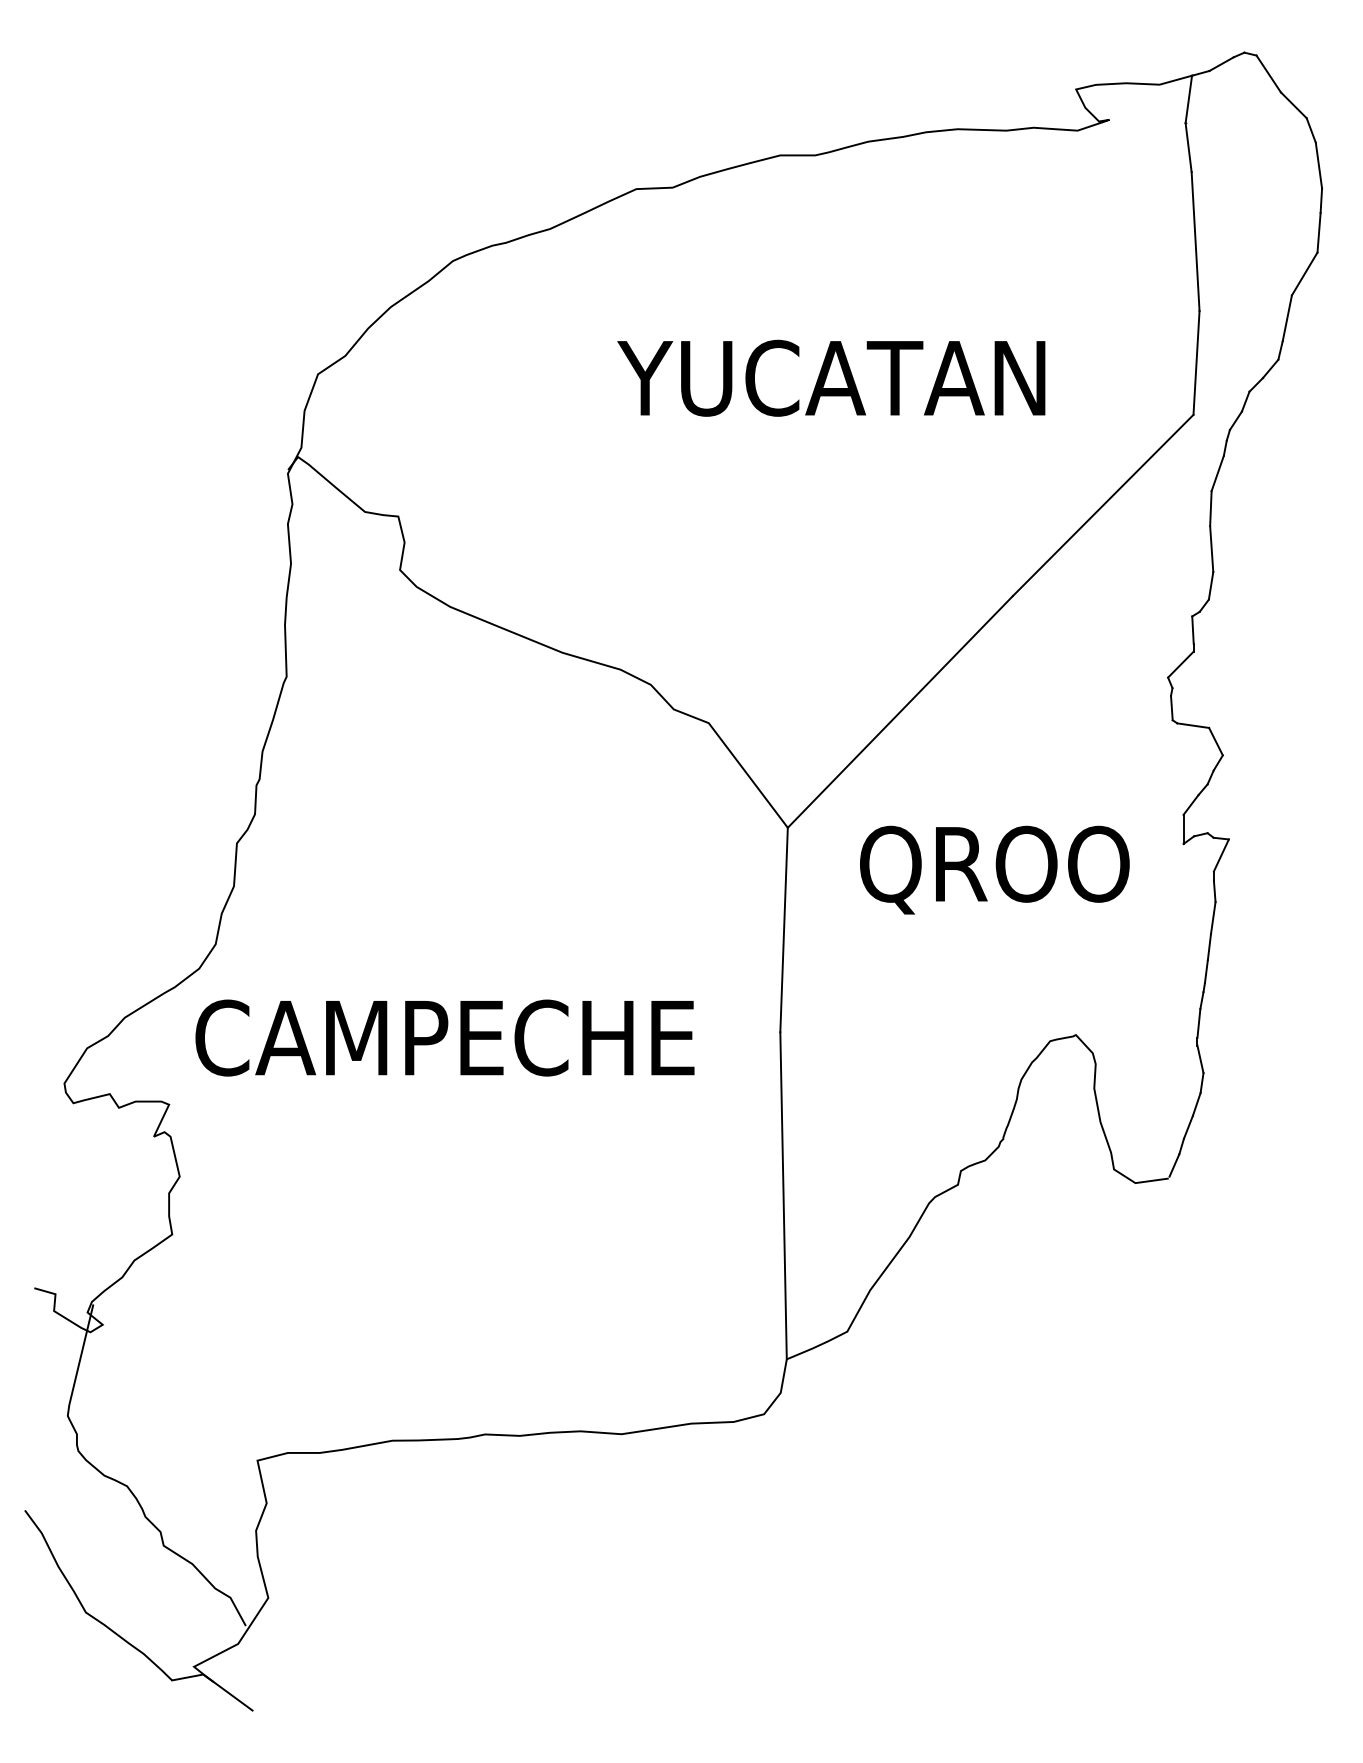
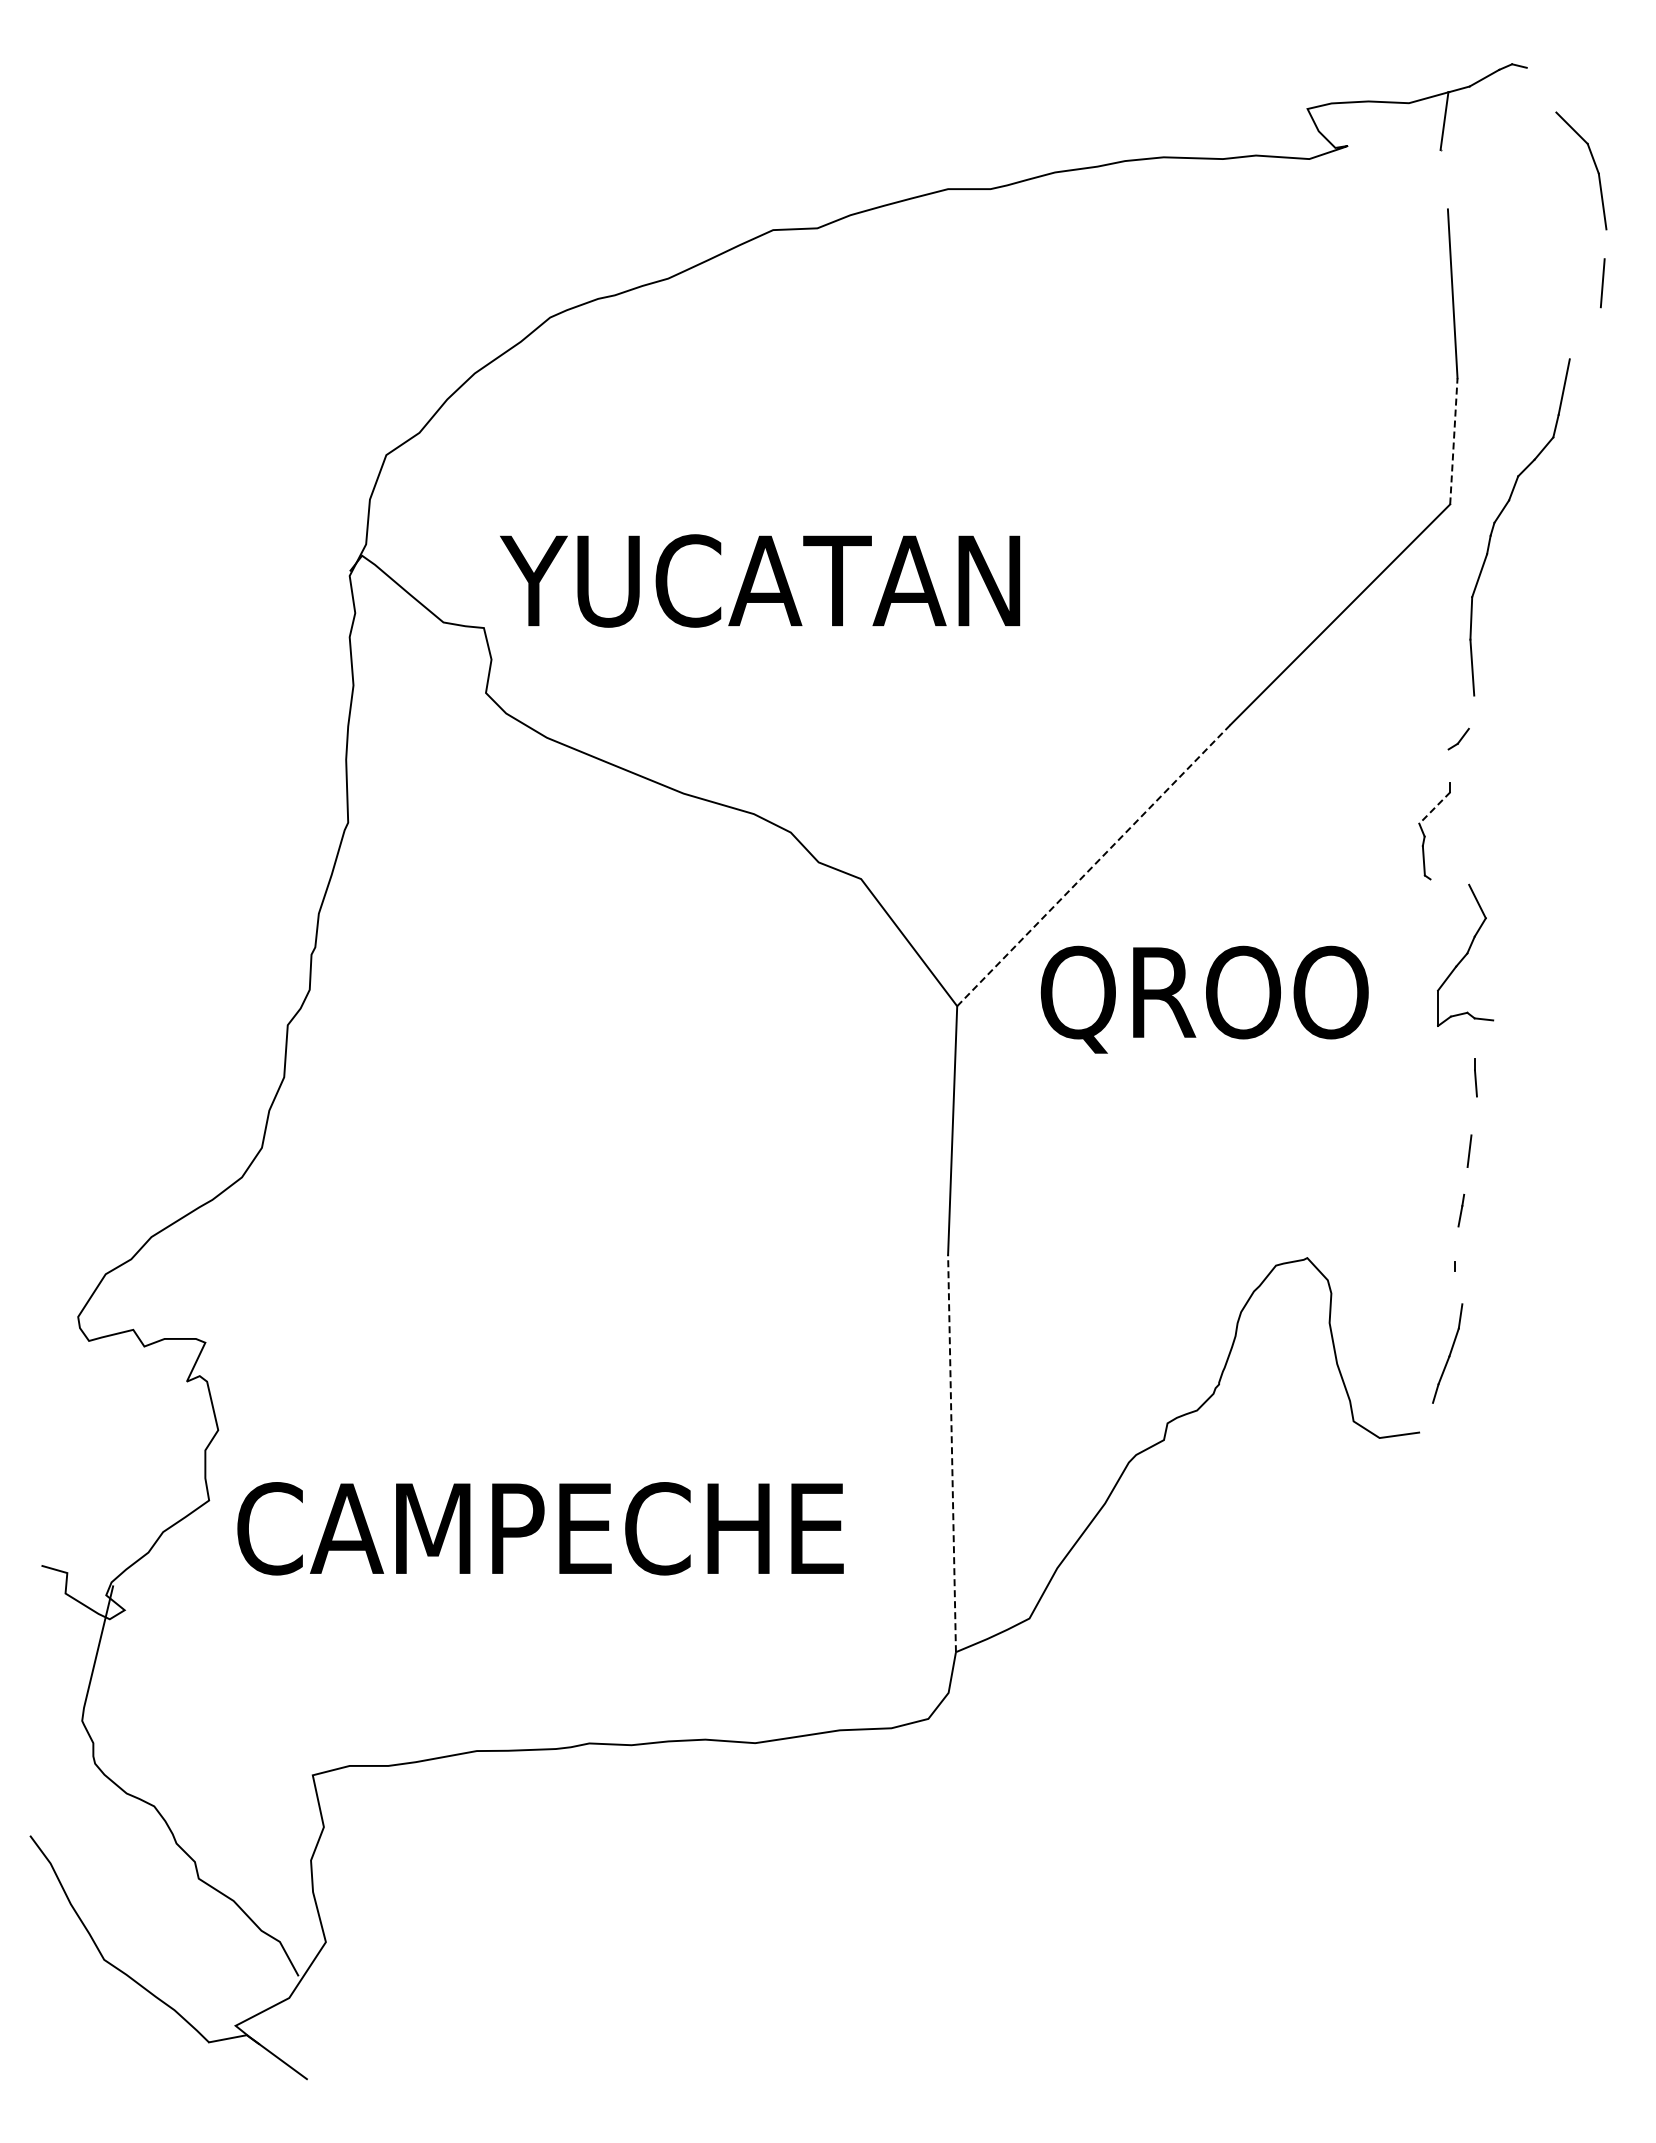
line: (1268, 73) -> (1541, 89), removed
line: (1187, 147) -> (1443, 179), removed
line: (1321, 200) -> (1605, 244), removed
line: (1304, 274) -> (1584, 333), removed
line: (1196, 362) -> (1453, 440), solid -> dashed
text: (831, 377) -> (760, 580), moved
line: (1211, 585) -> (1471, 711), removed
line: (1192, 629) -> (1449, 765), removed
line: (1180, 665) -> (1434, 808), solid -> dashed
line: (900, 711) -> (1094, 865), solid -> dashed
line: (1192, 725) -> (1449, 881), removed
line: (1220, 855) -> (1483, 1039), removed
text: (994, 869) -> (1204, 999), moved
line: (1212, 917) -> (1473, 1115), removed
line: (1206, 971) -> (1465, 1180), removed
line: (1198, 1023) -> (1456, 1243), removed
text: (444, 1037) -> (540, 1528), moved
line: (1200, 1059) -> (1458, 1287), removed
line: (1174, 1165) -> (1427, 1416), removed
line: (783, 1195) -> (952, 1453), solid -> dashed

